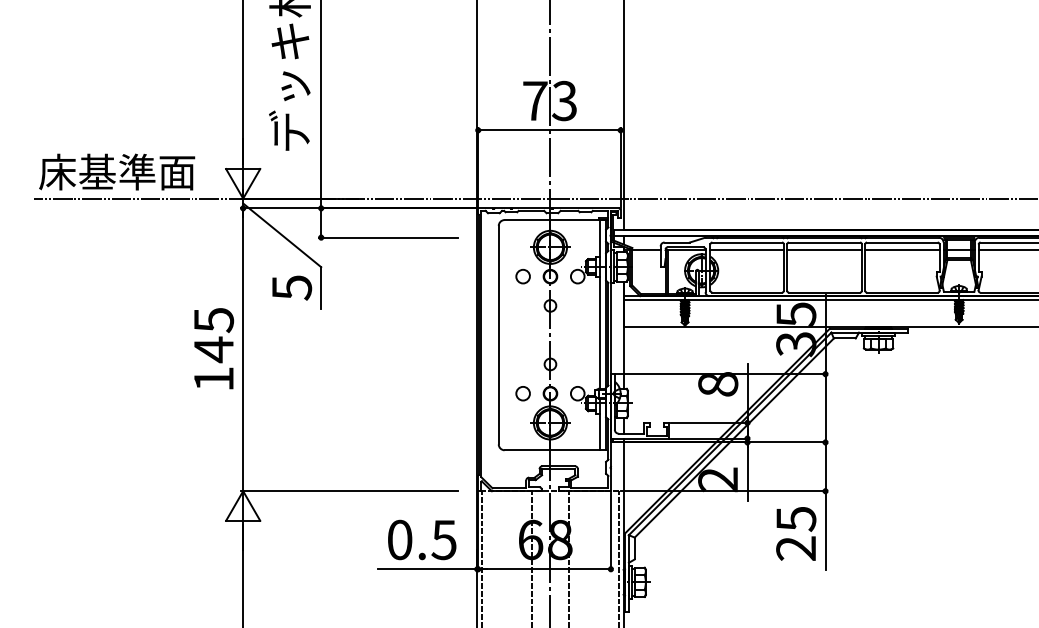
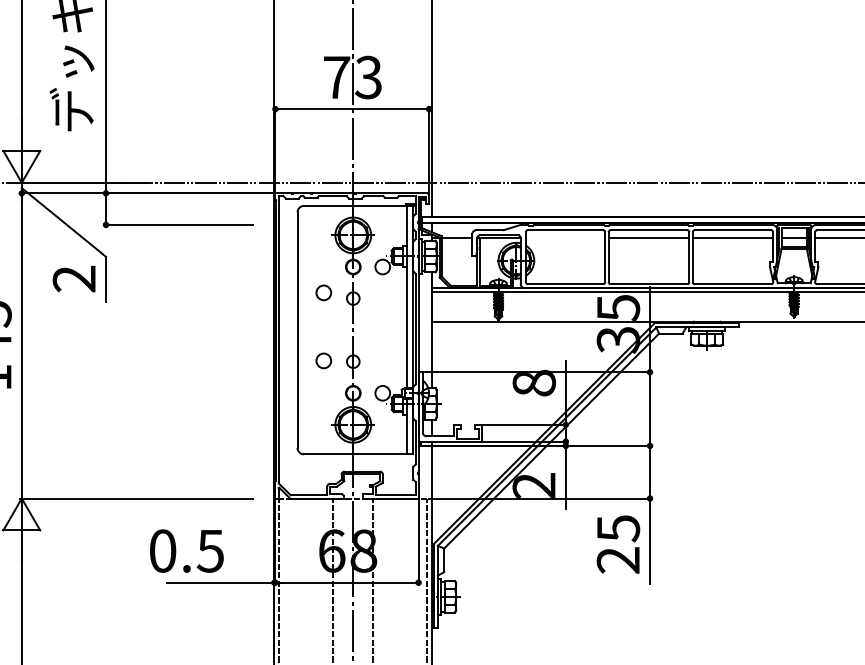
line: (746, 249) -> (564, 237), removed
circle: (522, 276) -> (323, 292), moved
text: (291, 287) -> (73, 278), 5 -> 2
circle: (522, 393) -> (323, 360), moved
text: (422, 539) -> (187, 550), moved

